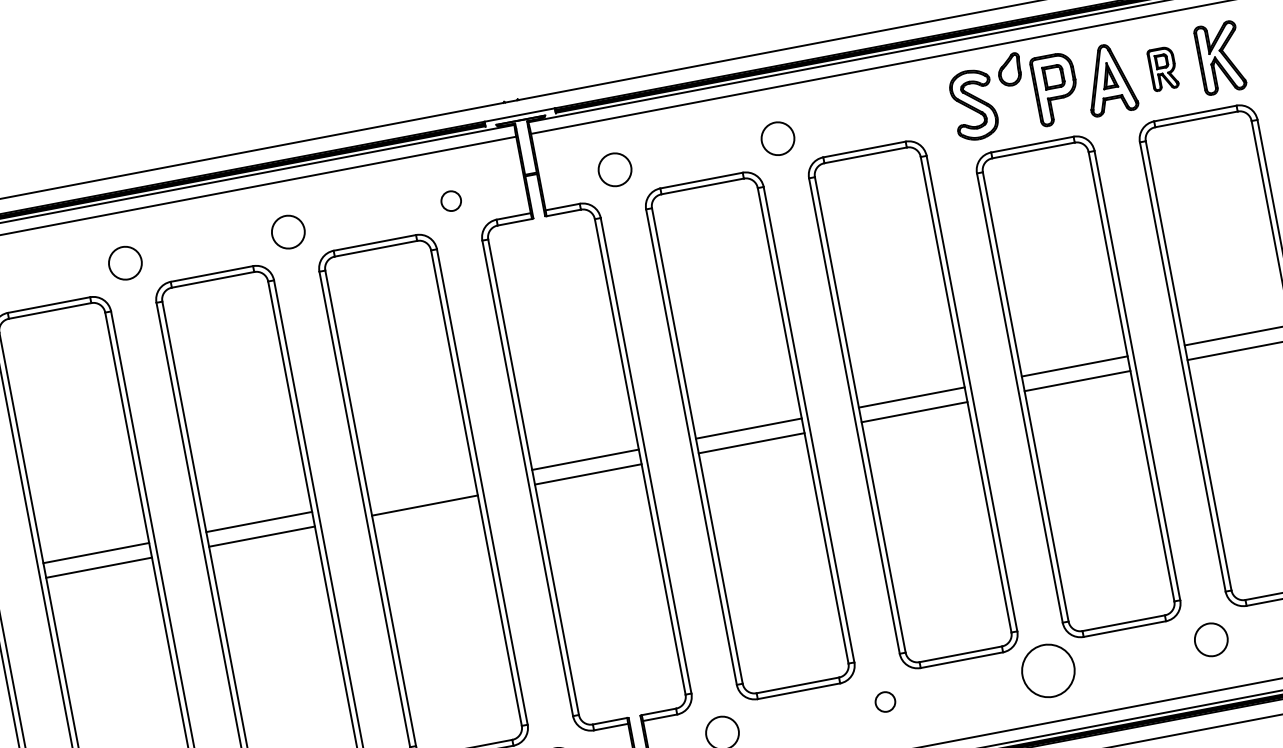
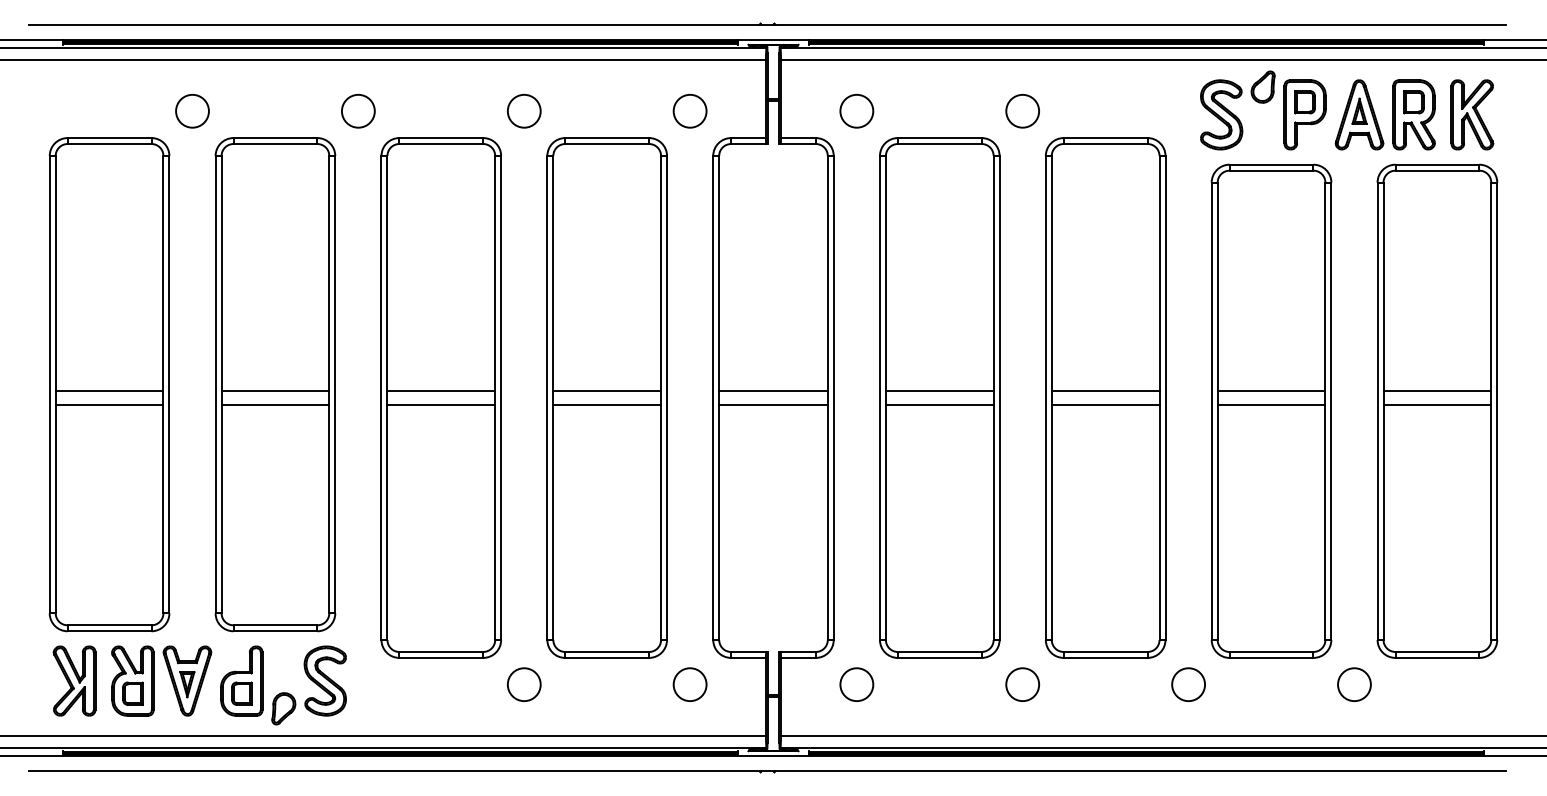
part: (1162, 68) -> (1413, 114), size x1.67
circle: (450, 201) -> (689, 111), size x1.67
line: (422, 490) -> (607, 390), added
circle: (1048, 670) -> (1188, 684), size x0.62
circle: (885, 701) -> (1022, 684), size x1.67

